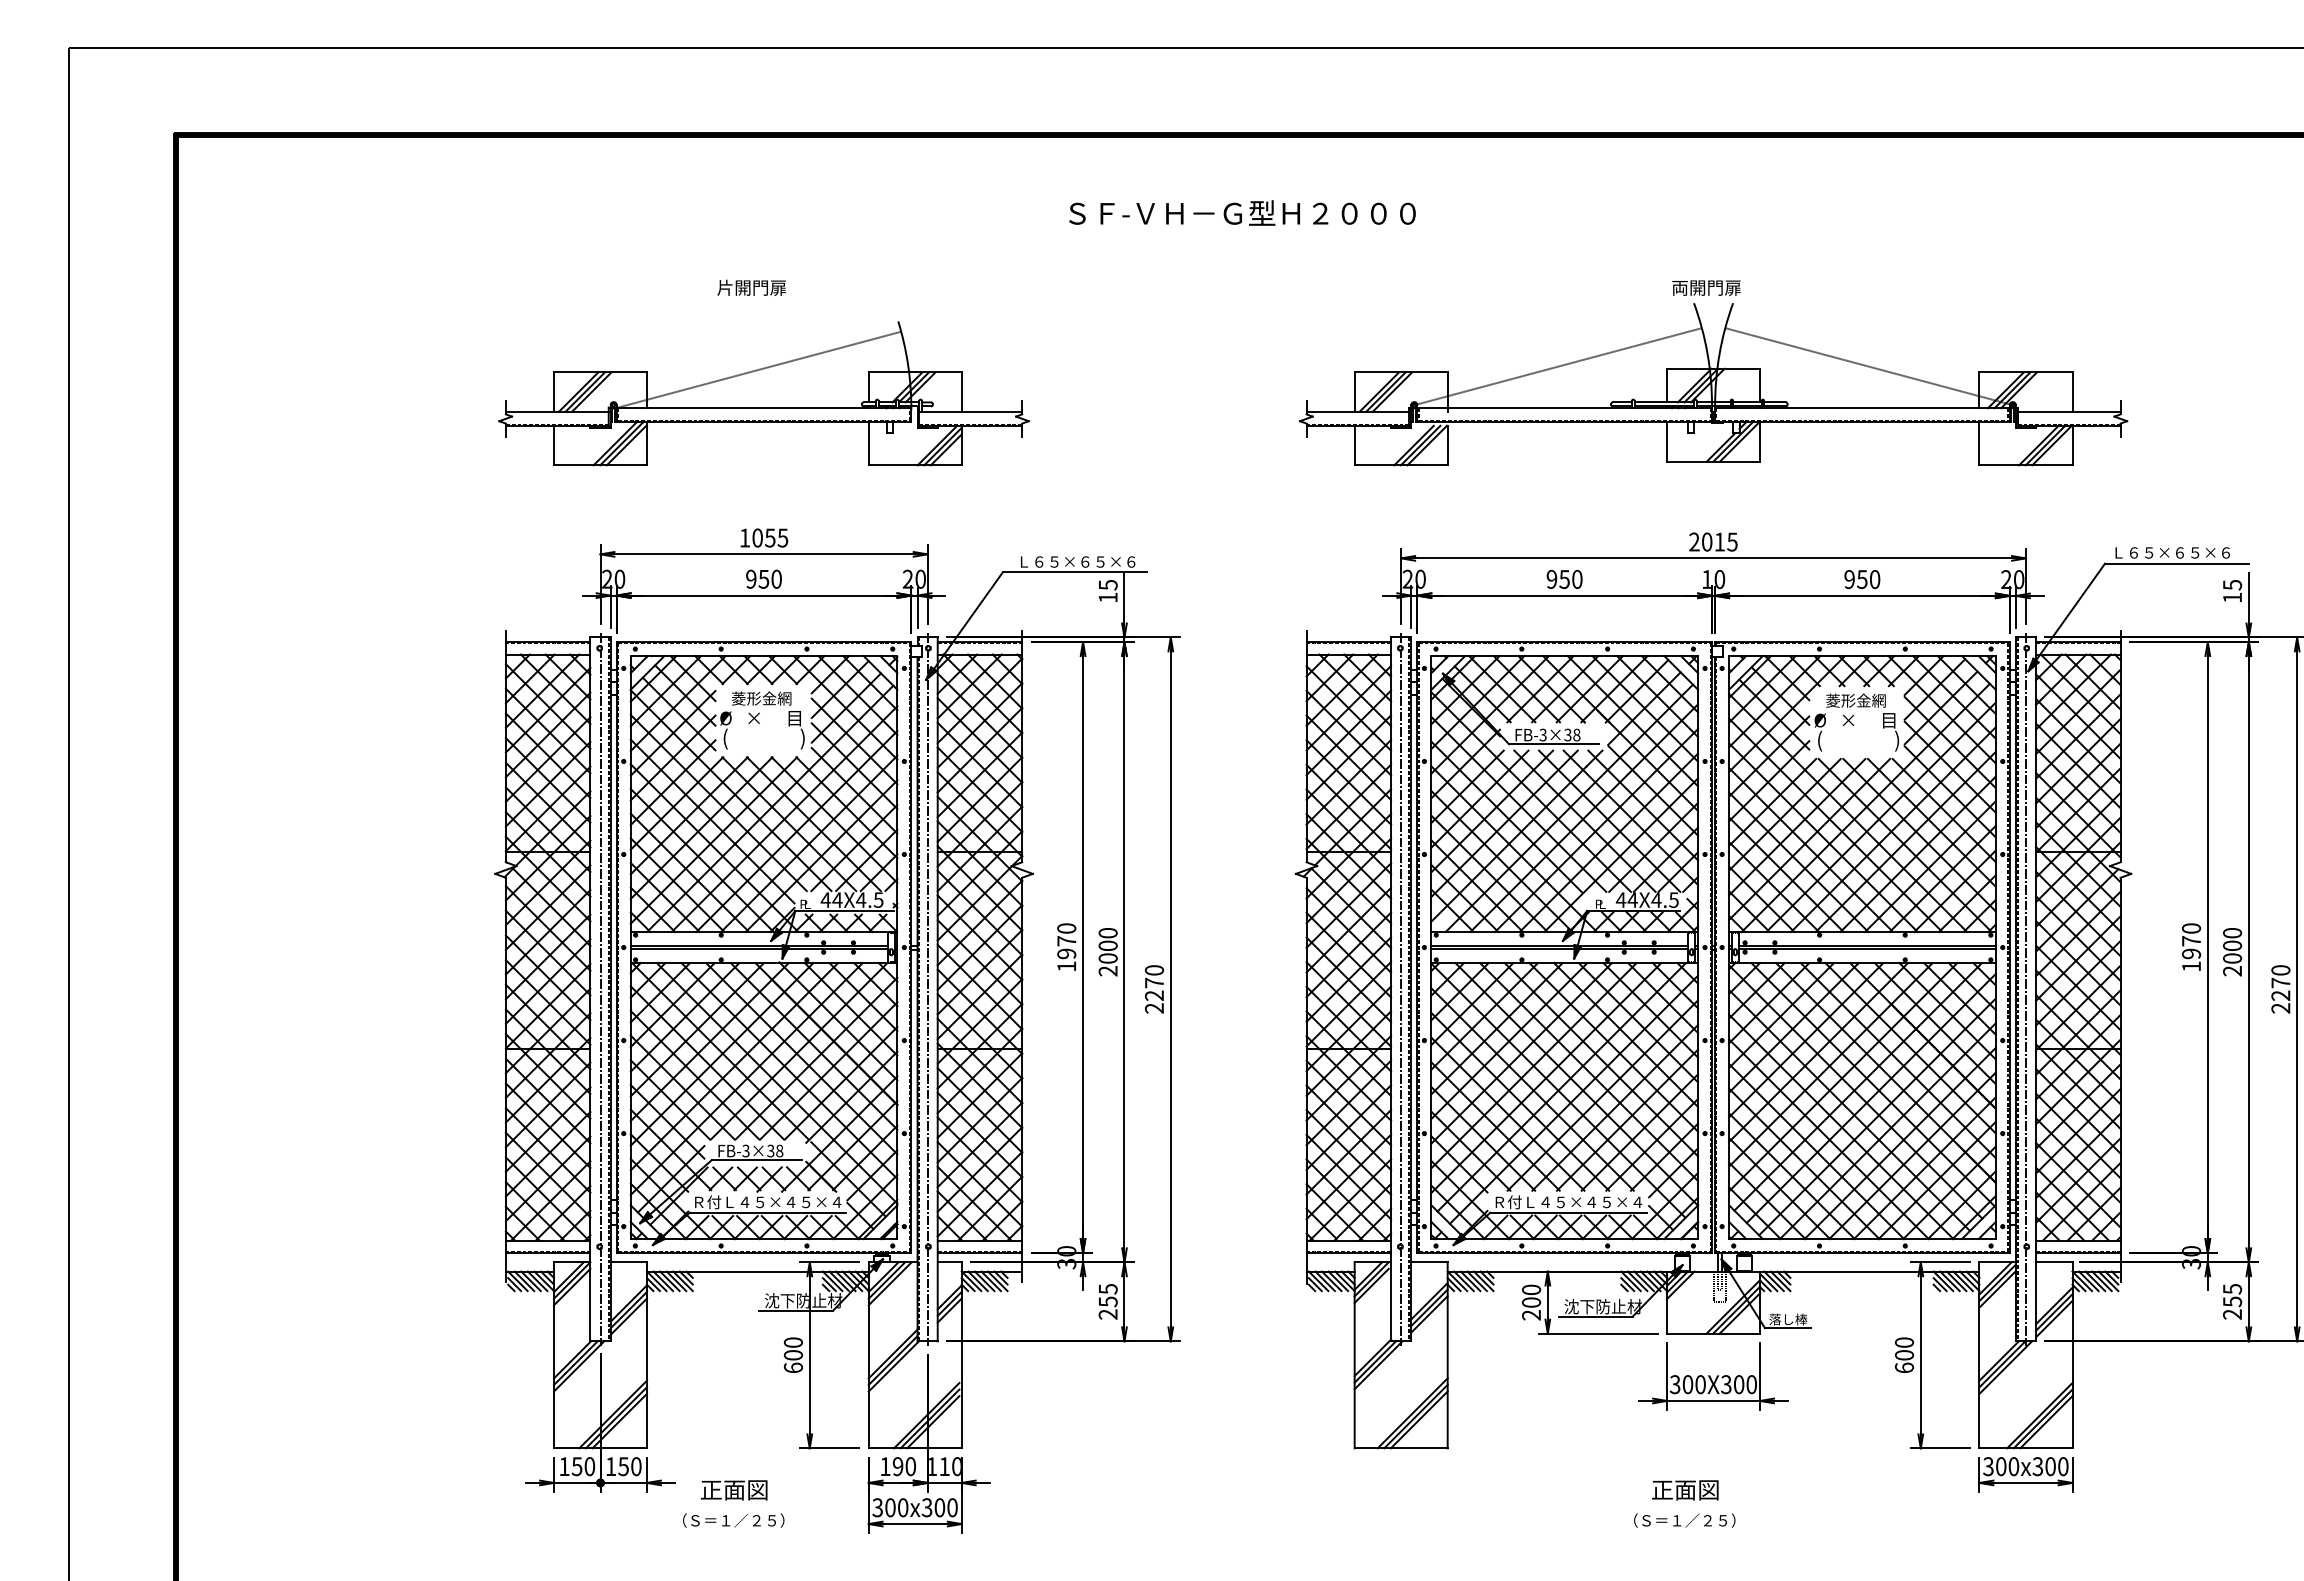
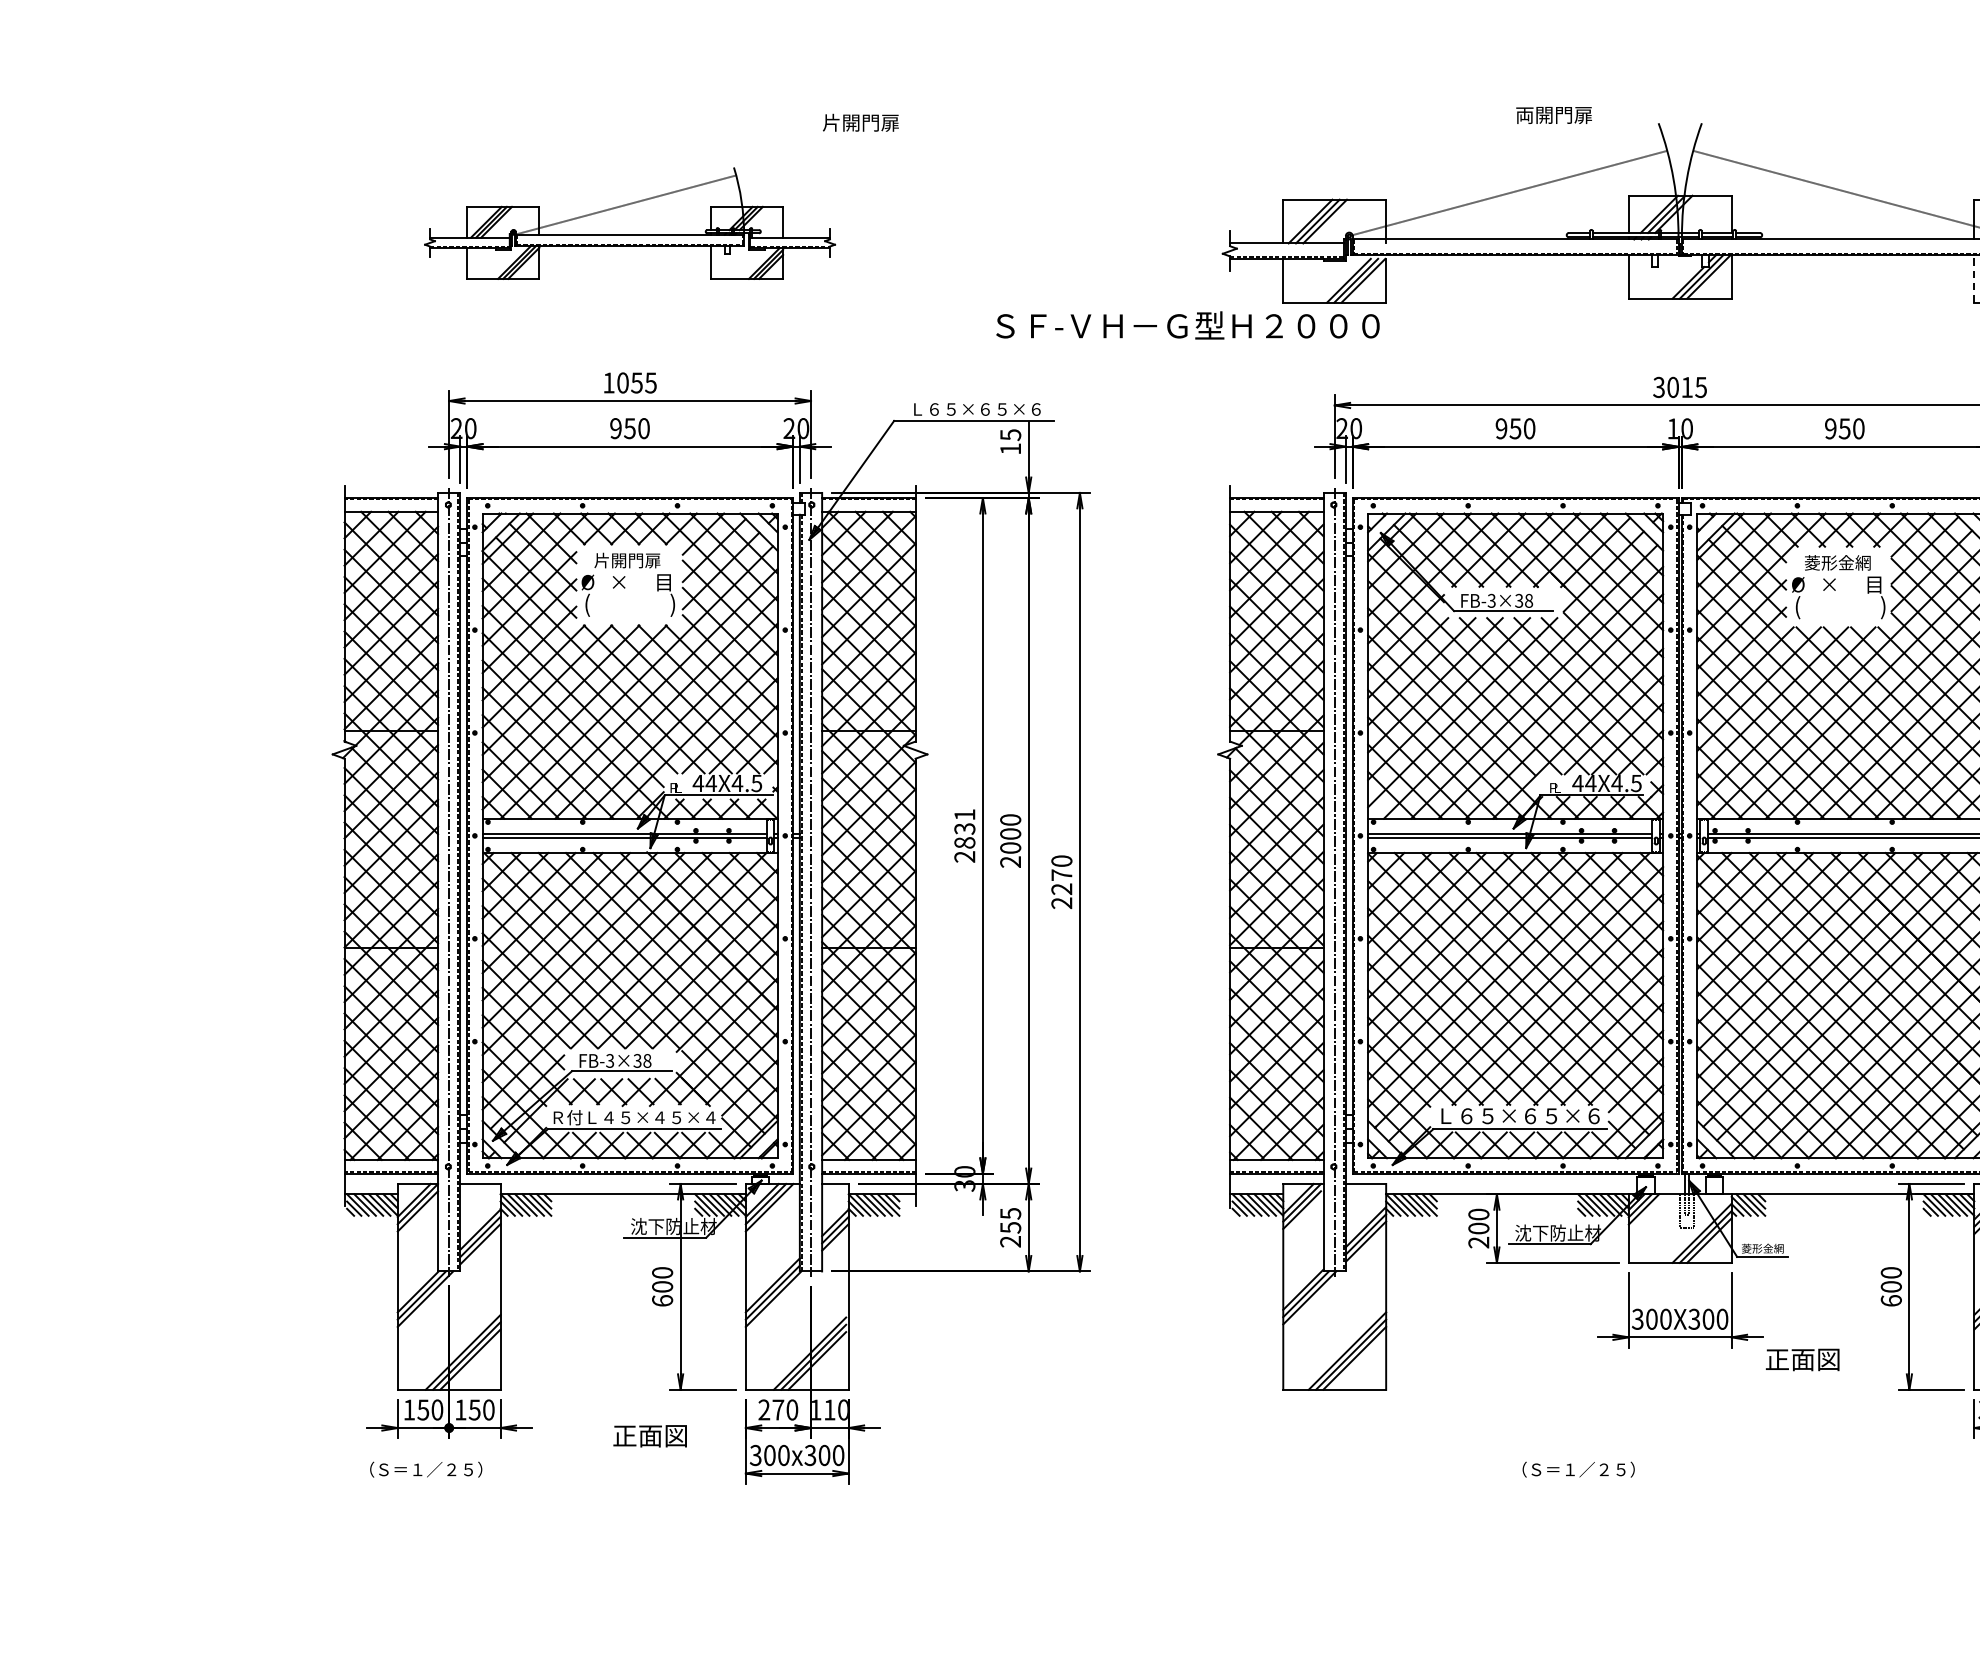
text: (1242, 212) -> (1187, 324), moved
text: (751, 287) -> (860, 122), moved
text: (1706, 287) -> (1554, 114), moved
part: (763, 393) -> (629, 223), size x0.7
line: (1979, 443) -> (1974, 278), solid -> dashed
text: (1694, 542) -> (1659, 387), 2015 -> 3015
text: (761, 698) -> (627, 560), 菱形金網 -> 片開門扉
text: (1066, 947) -> (964, 835), 1970 -> 2831
text: (1568, 1201) -> (1519, 1116), Ｒ付Ｌ４５×４５×４ -> Ｌ６５×６５×６
text: (1788, 1319) -> (1763, 1247), 落し棒 -> 菱形金網
text: (891, 1466) -> (771, 1409), 190 -> 270
text: (734, 1490) -> (650, 1436), moved
text: (1685, 1490) -> (1802, 1360), moved
text: (733, 1520) -> (425, 1469), moved
text: (1684, 1520) -> (1578, 1469), moved

